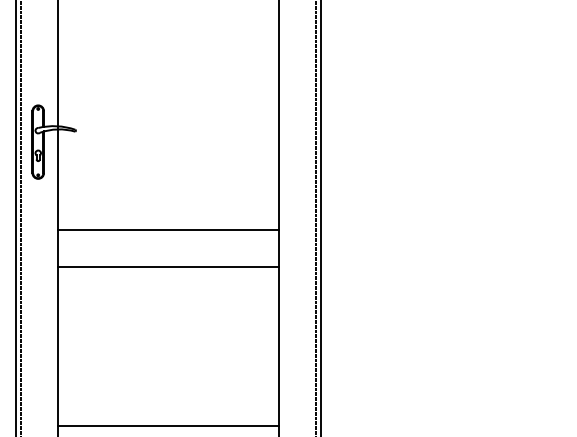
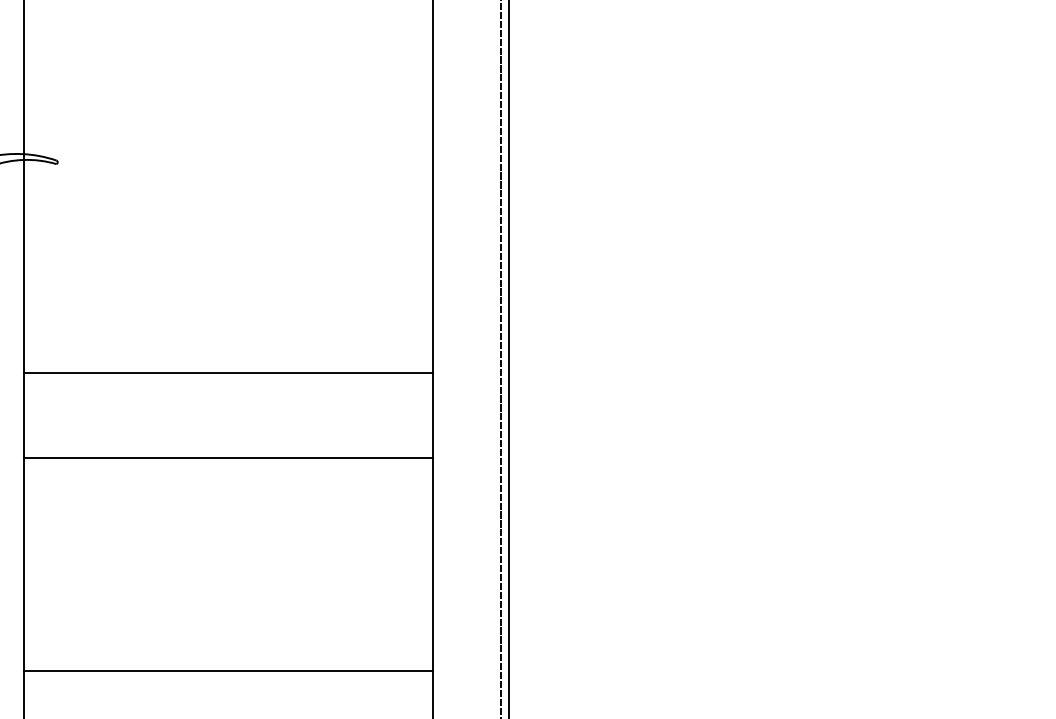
line: (168, 229) -> (228, 372), moved
line: (168, 266) -> (228, 457), moved
line: (168, 426) -> (228, 671), moved

